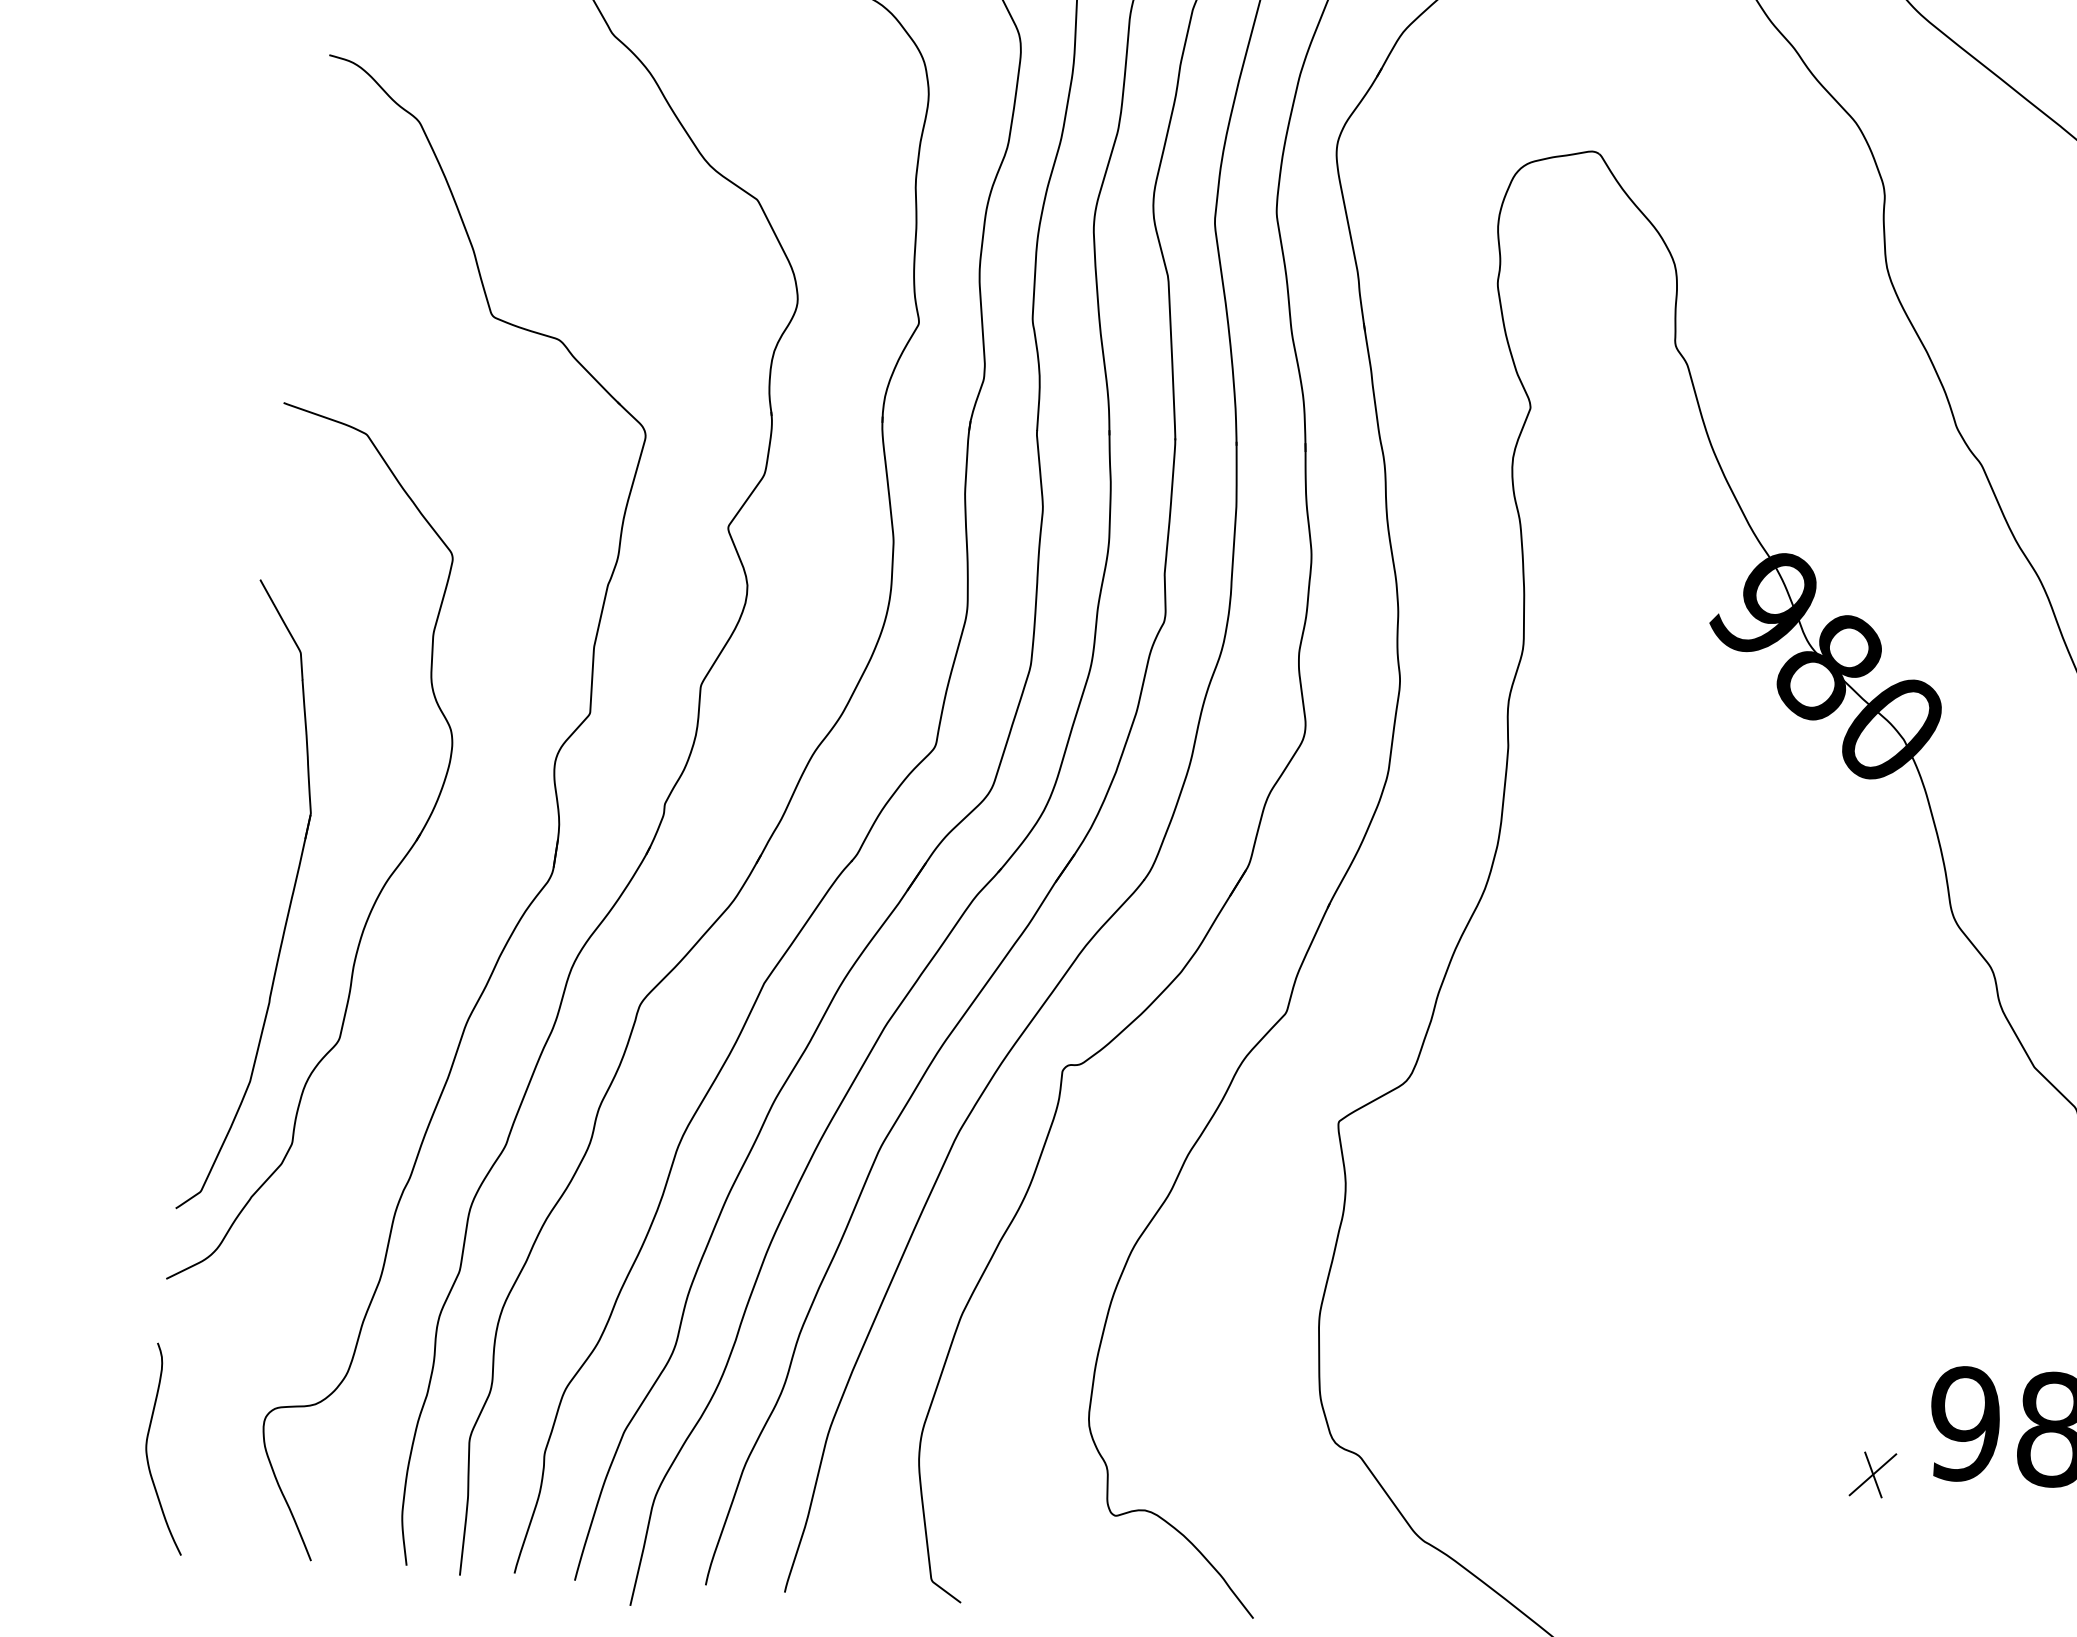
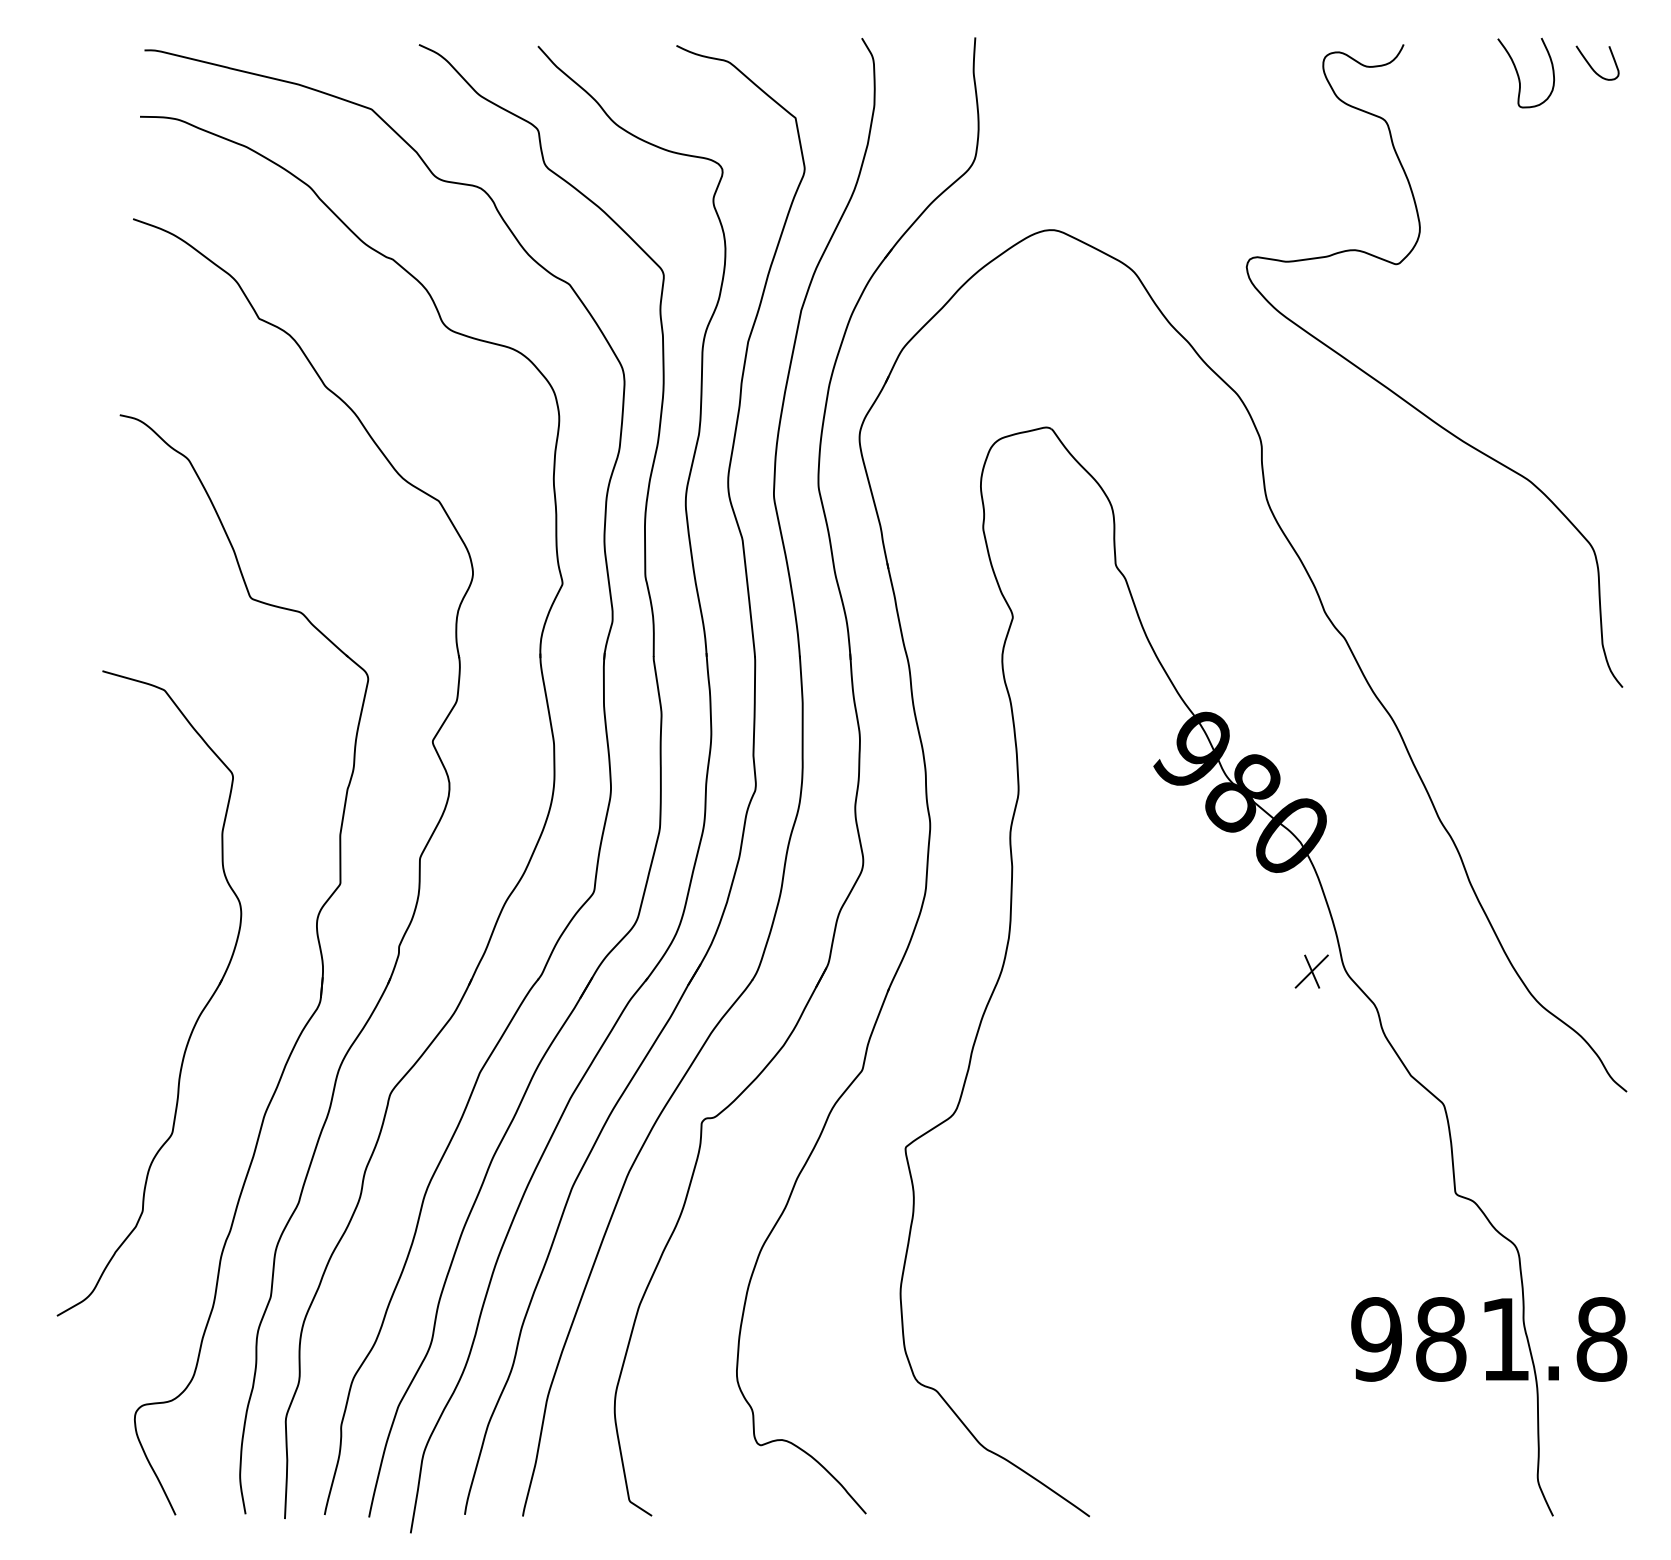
part: (289, 901) -> (129, 1034), removed
curve: (148, 1448) -> (51, 1440), removed
part: (1872, 1474) -> (1311, 971), moved

